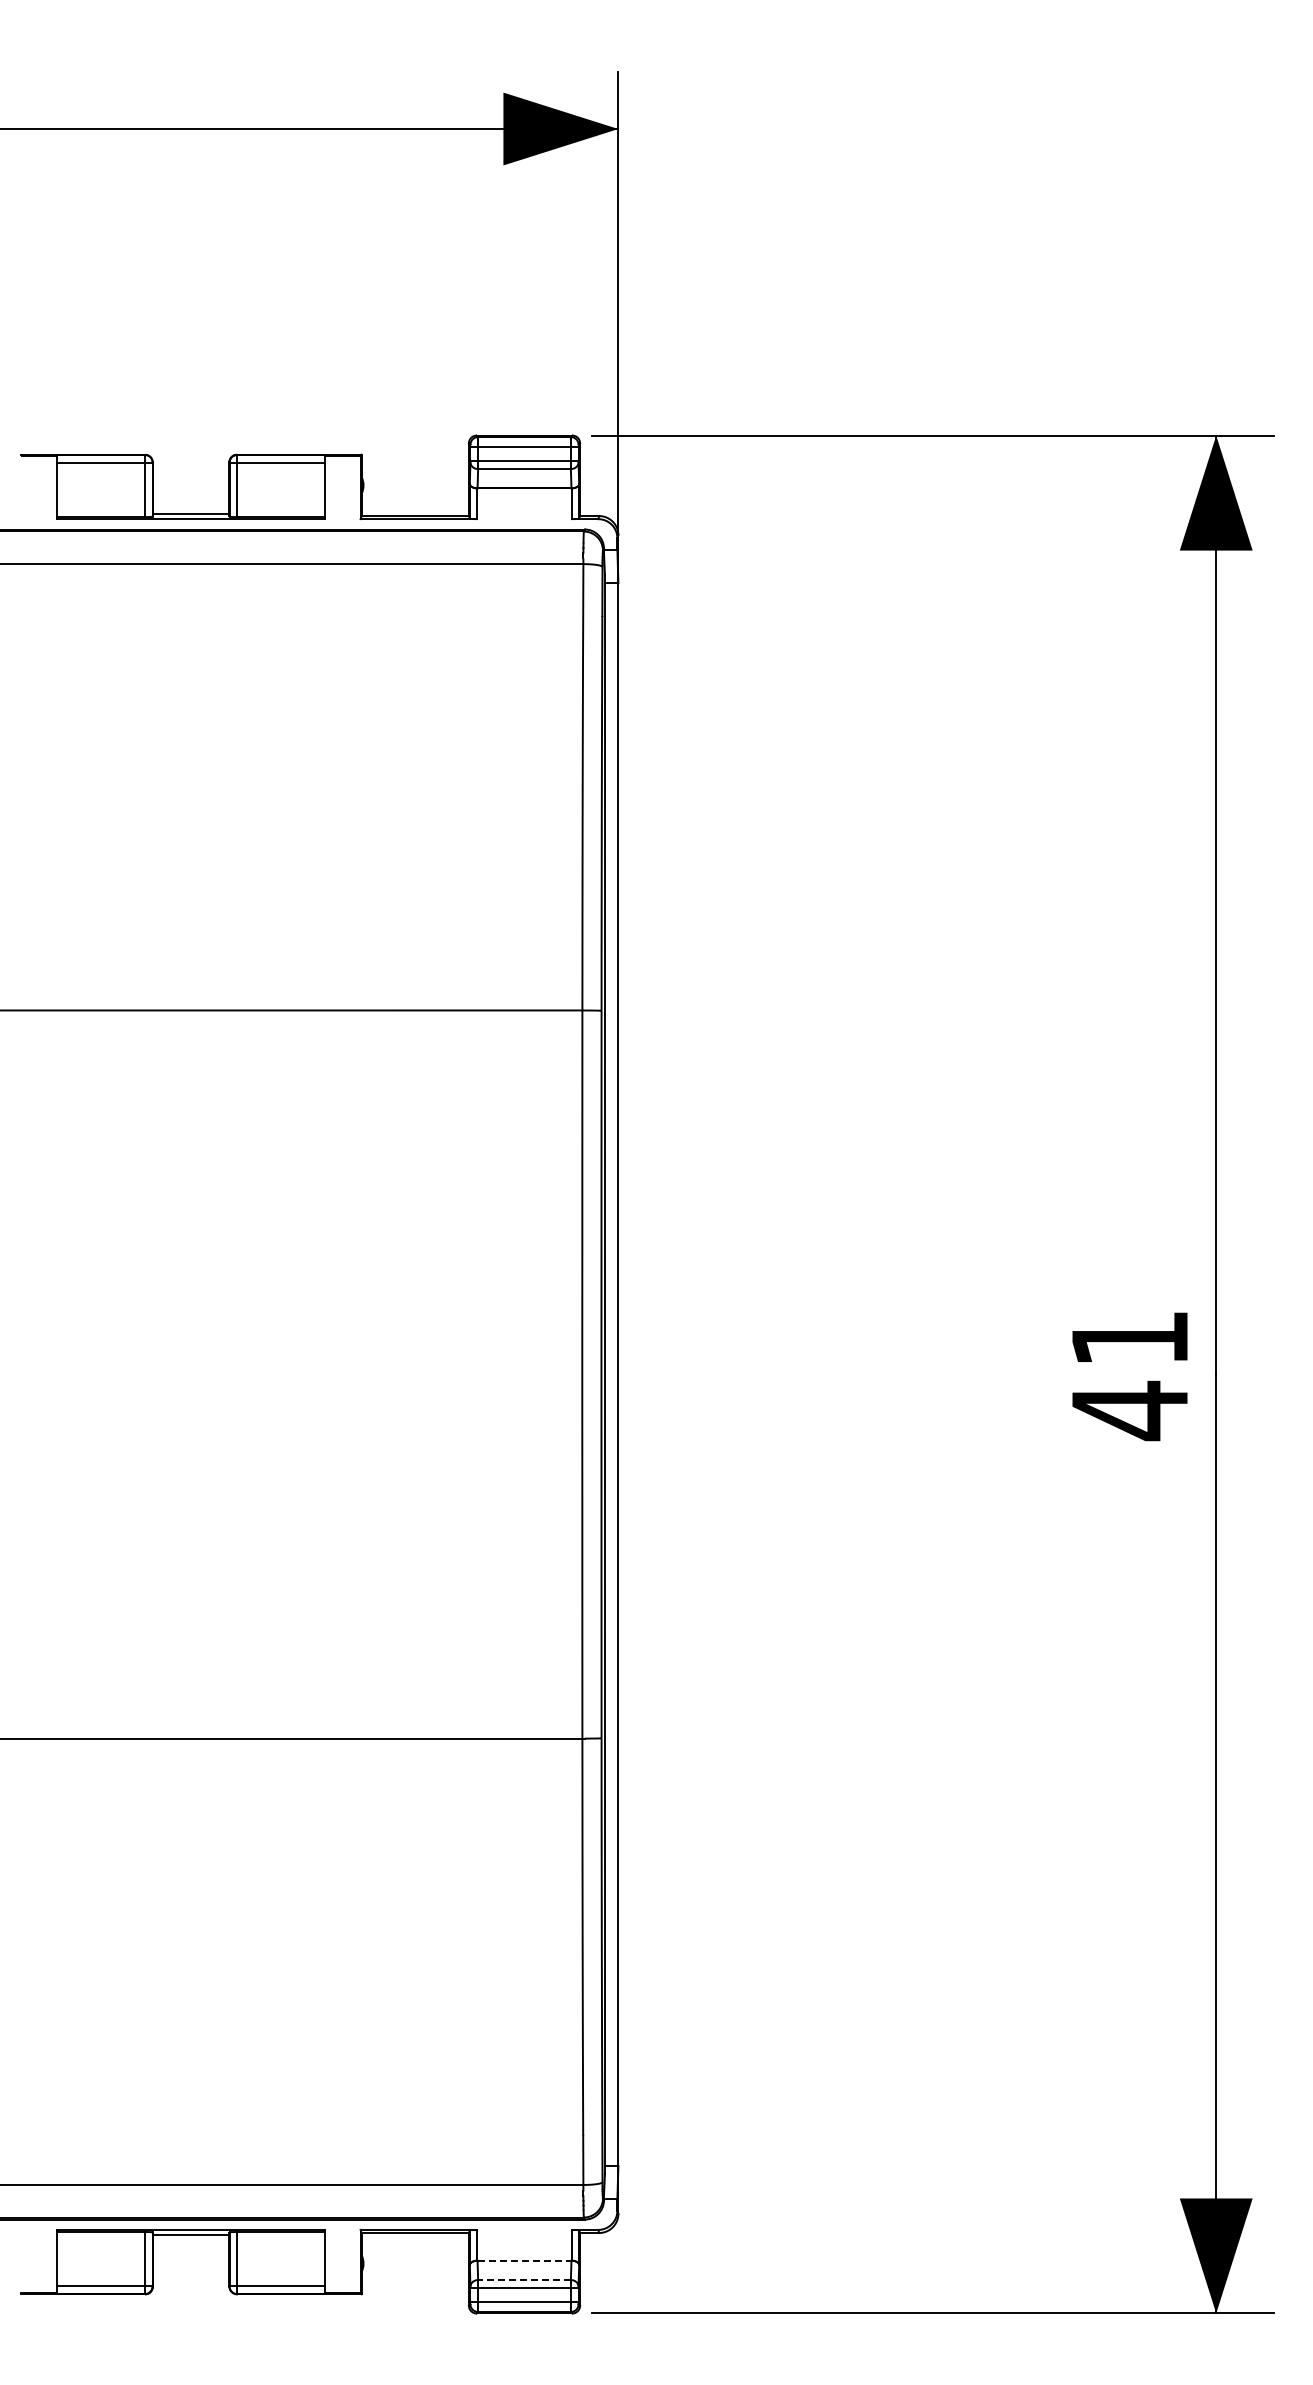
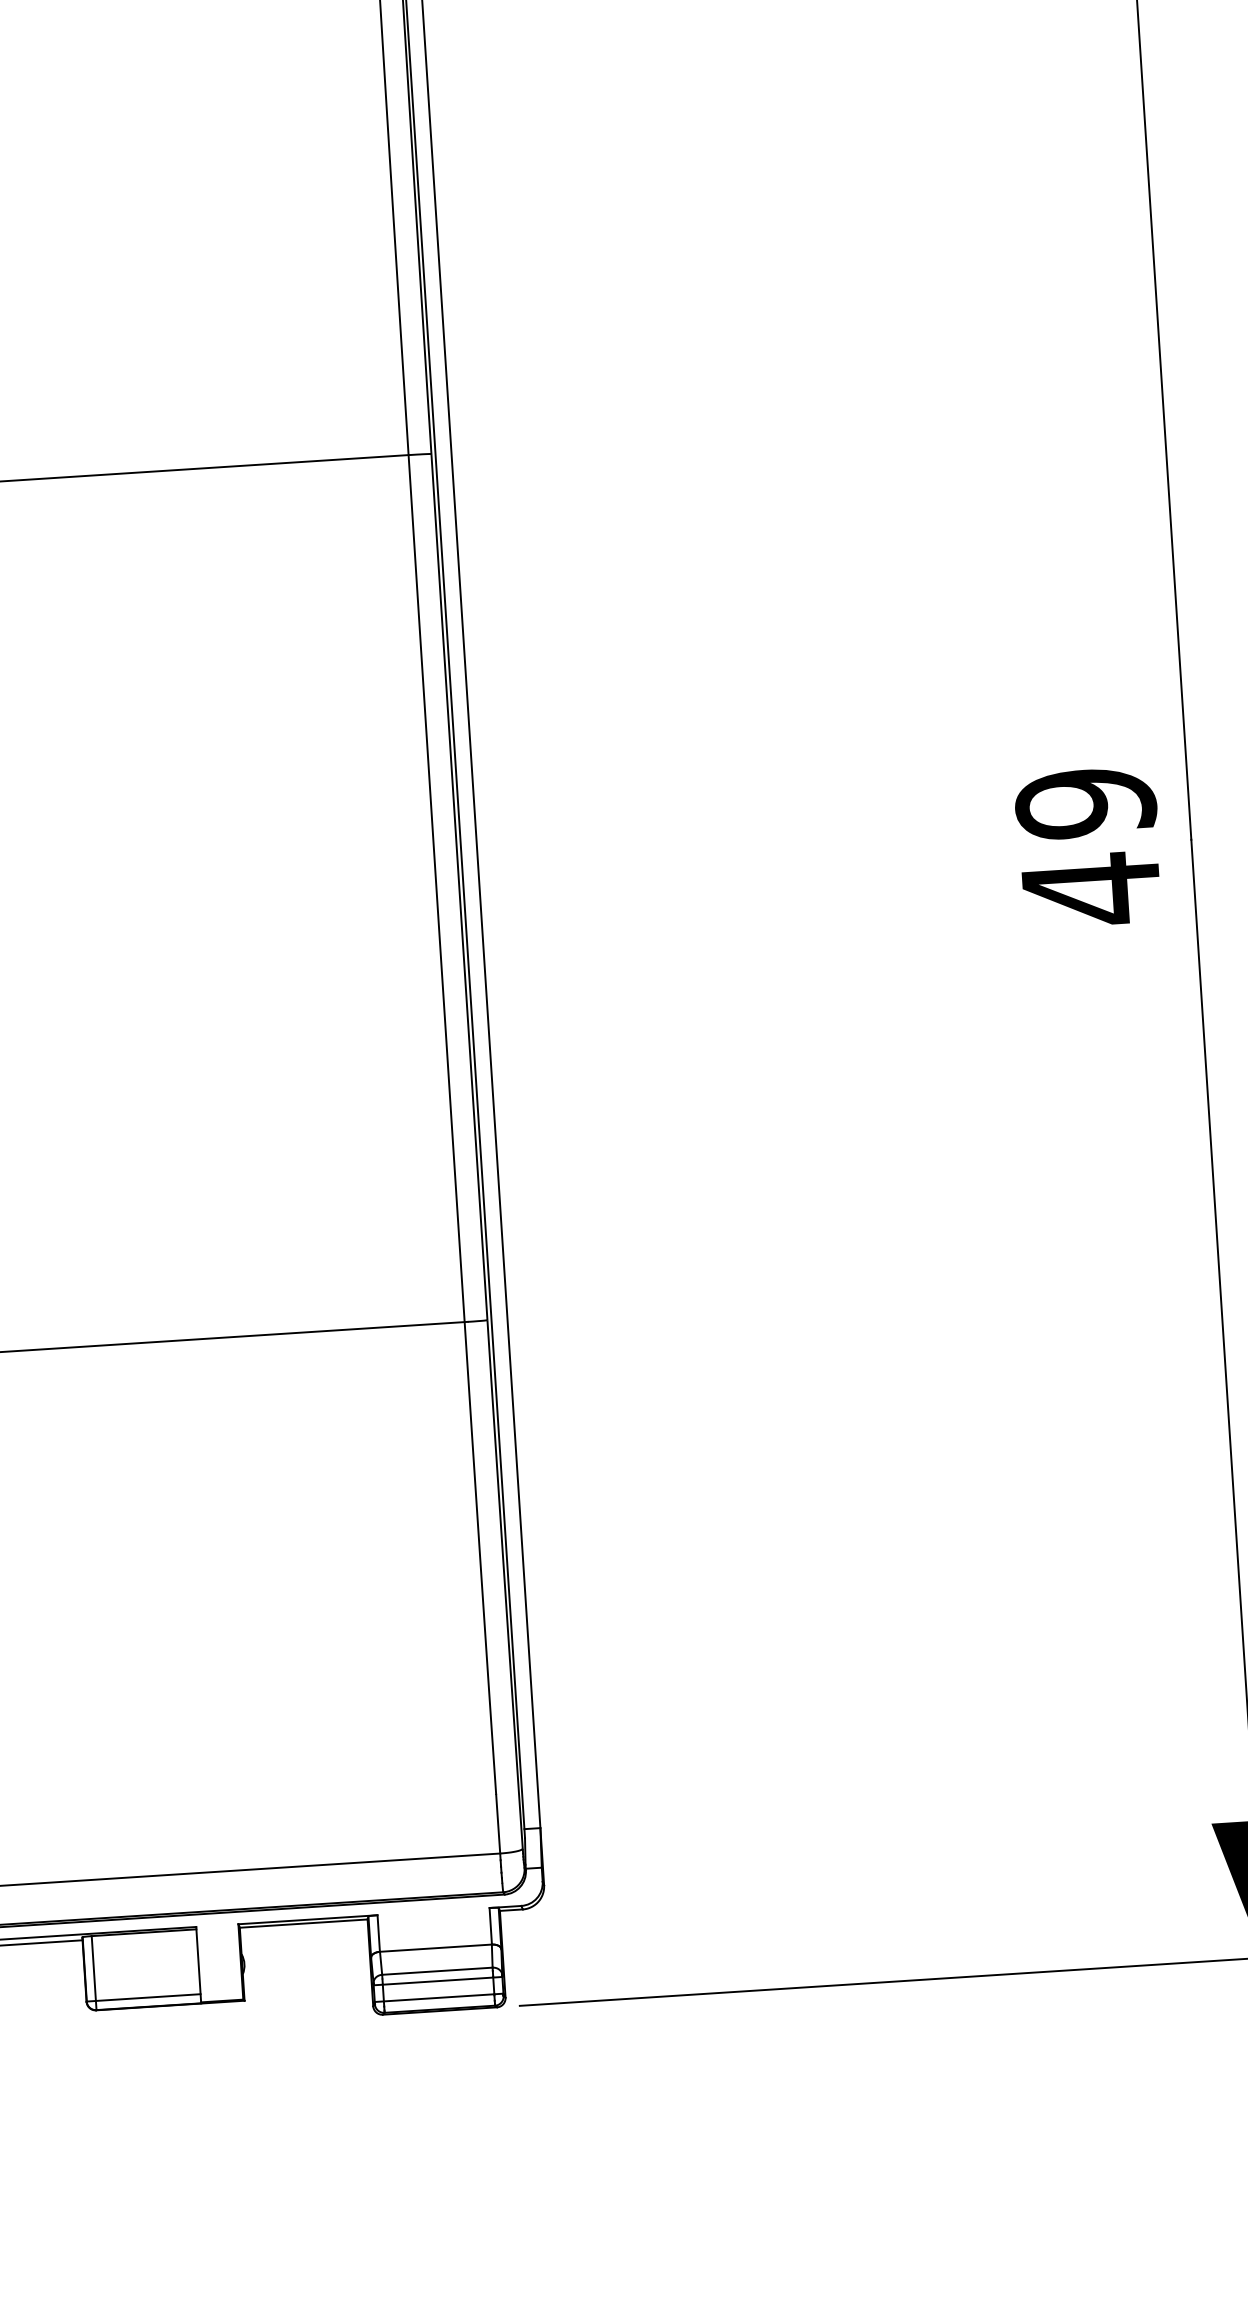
text: (1129, 1338) -> (1085, 803), 41 -> 49
line: (524, 2260) -> (435, 1947), dashed -> solid
line: (524, 2280) -> (437, 1971), dashed -> solid

